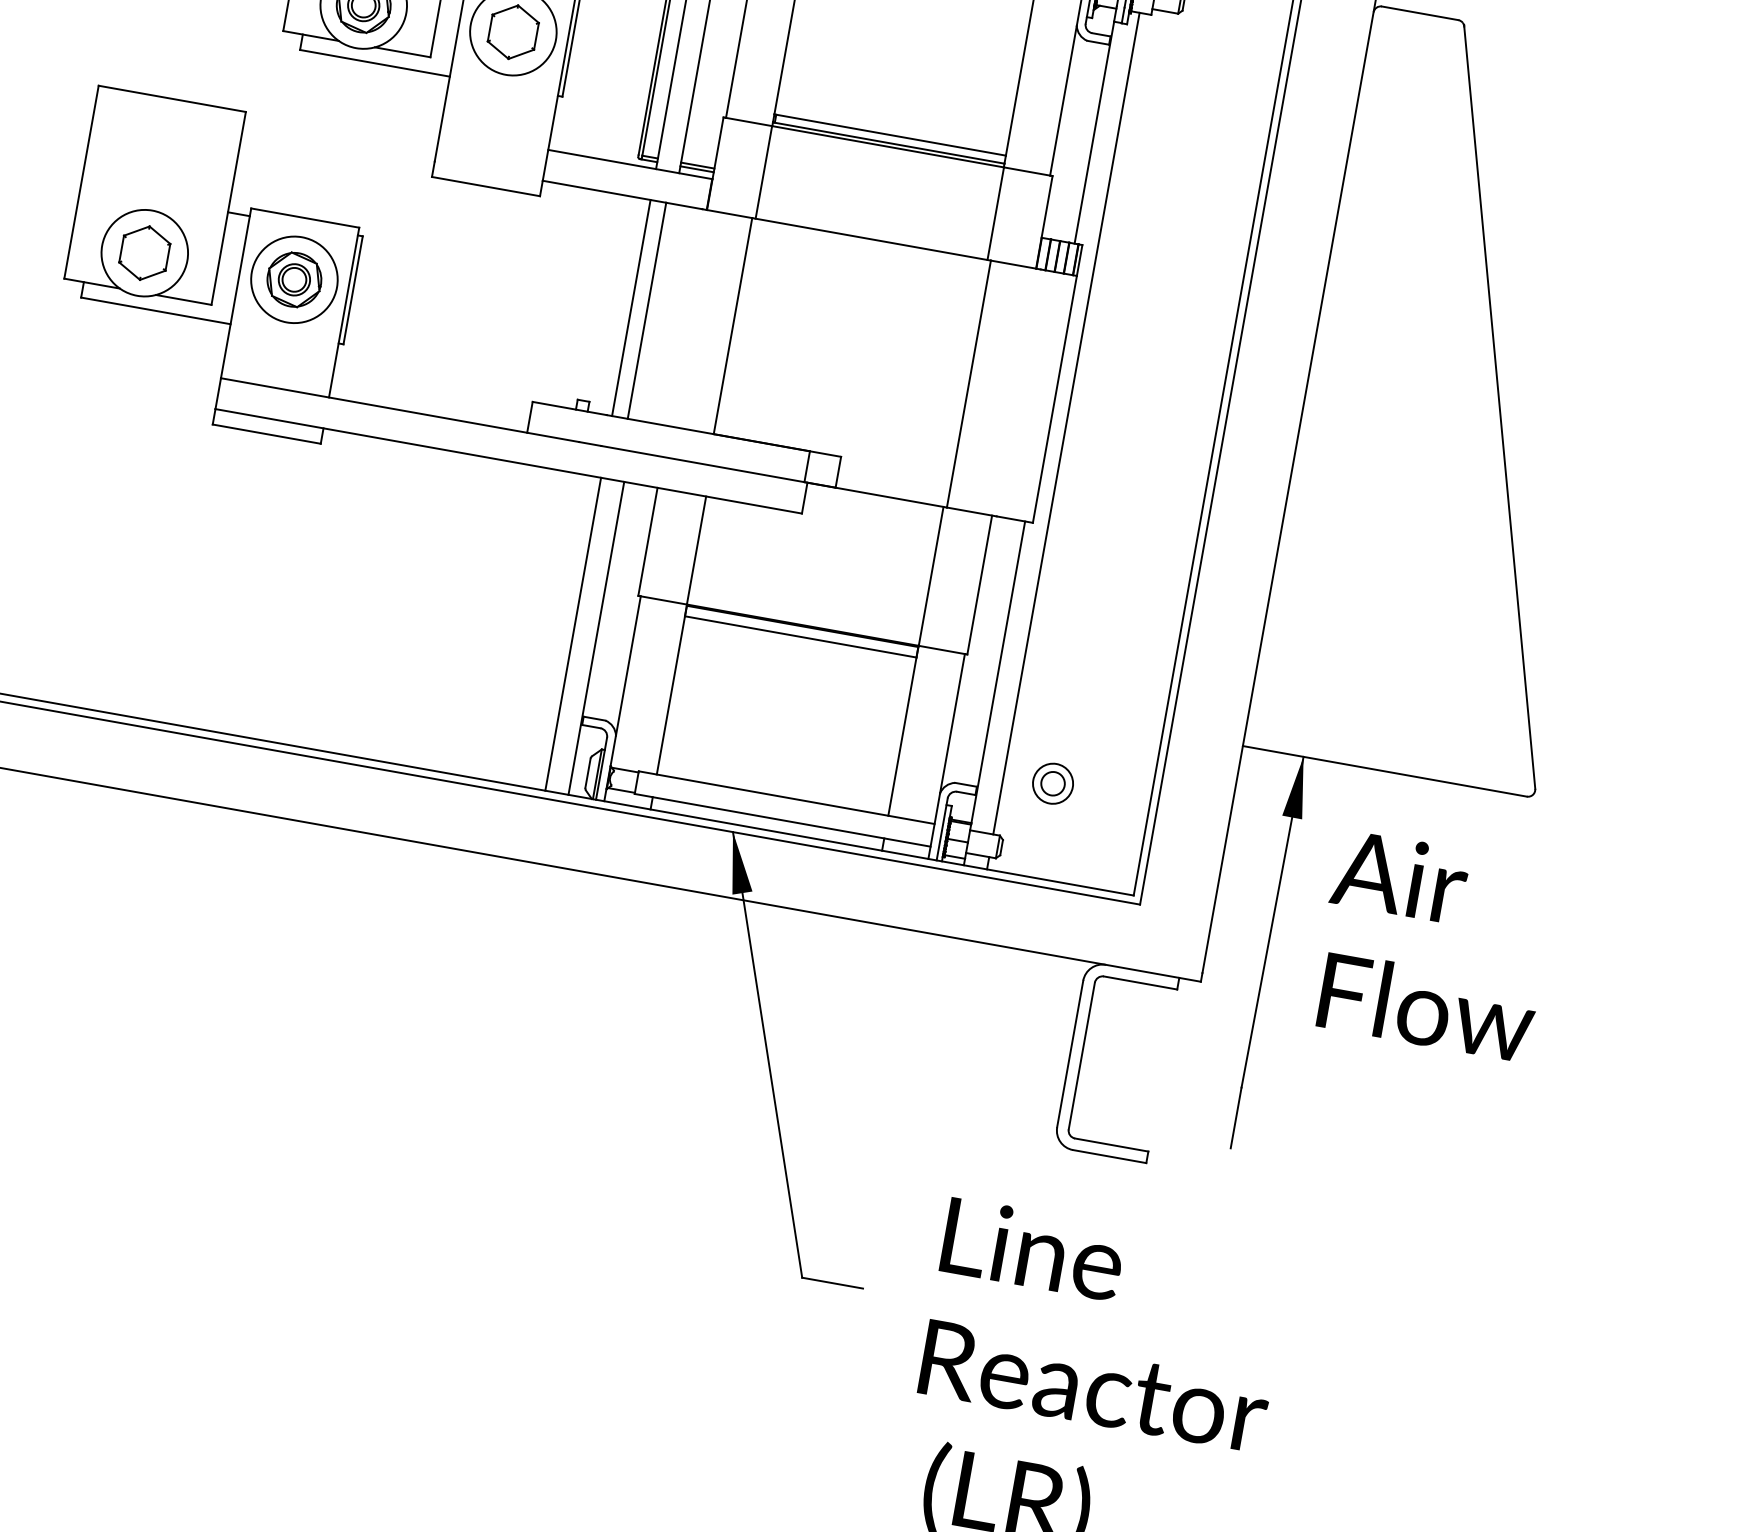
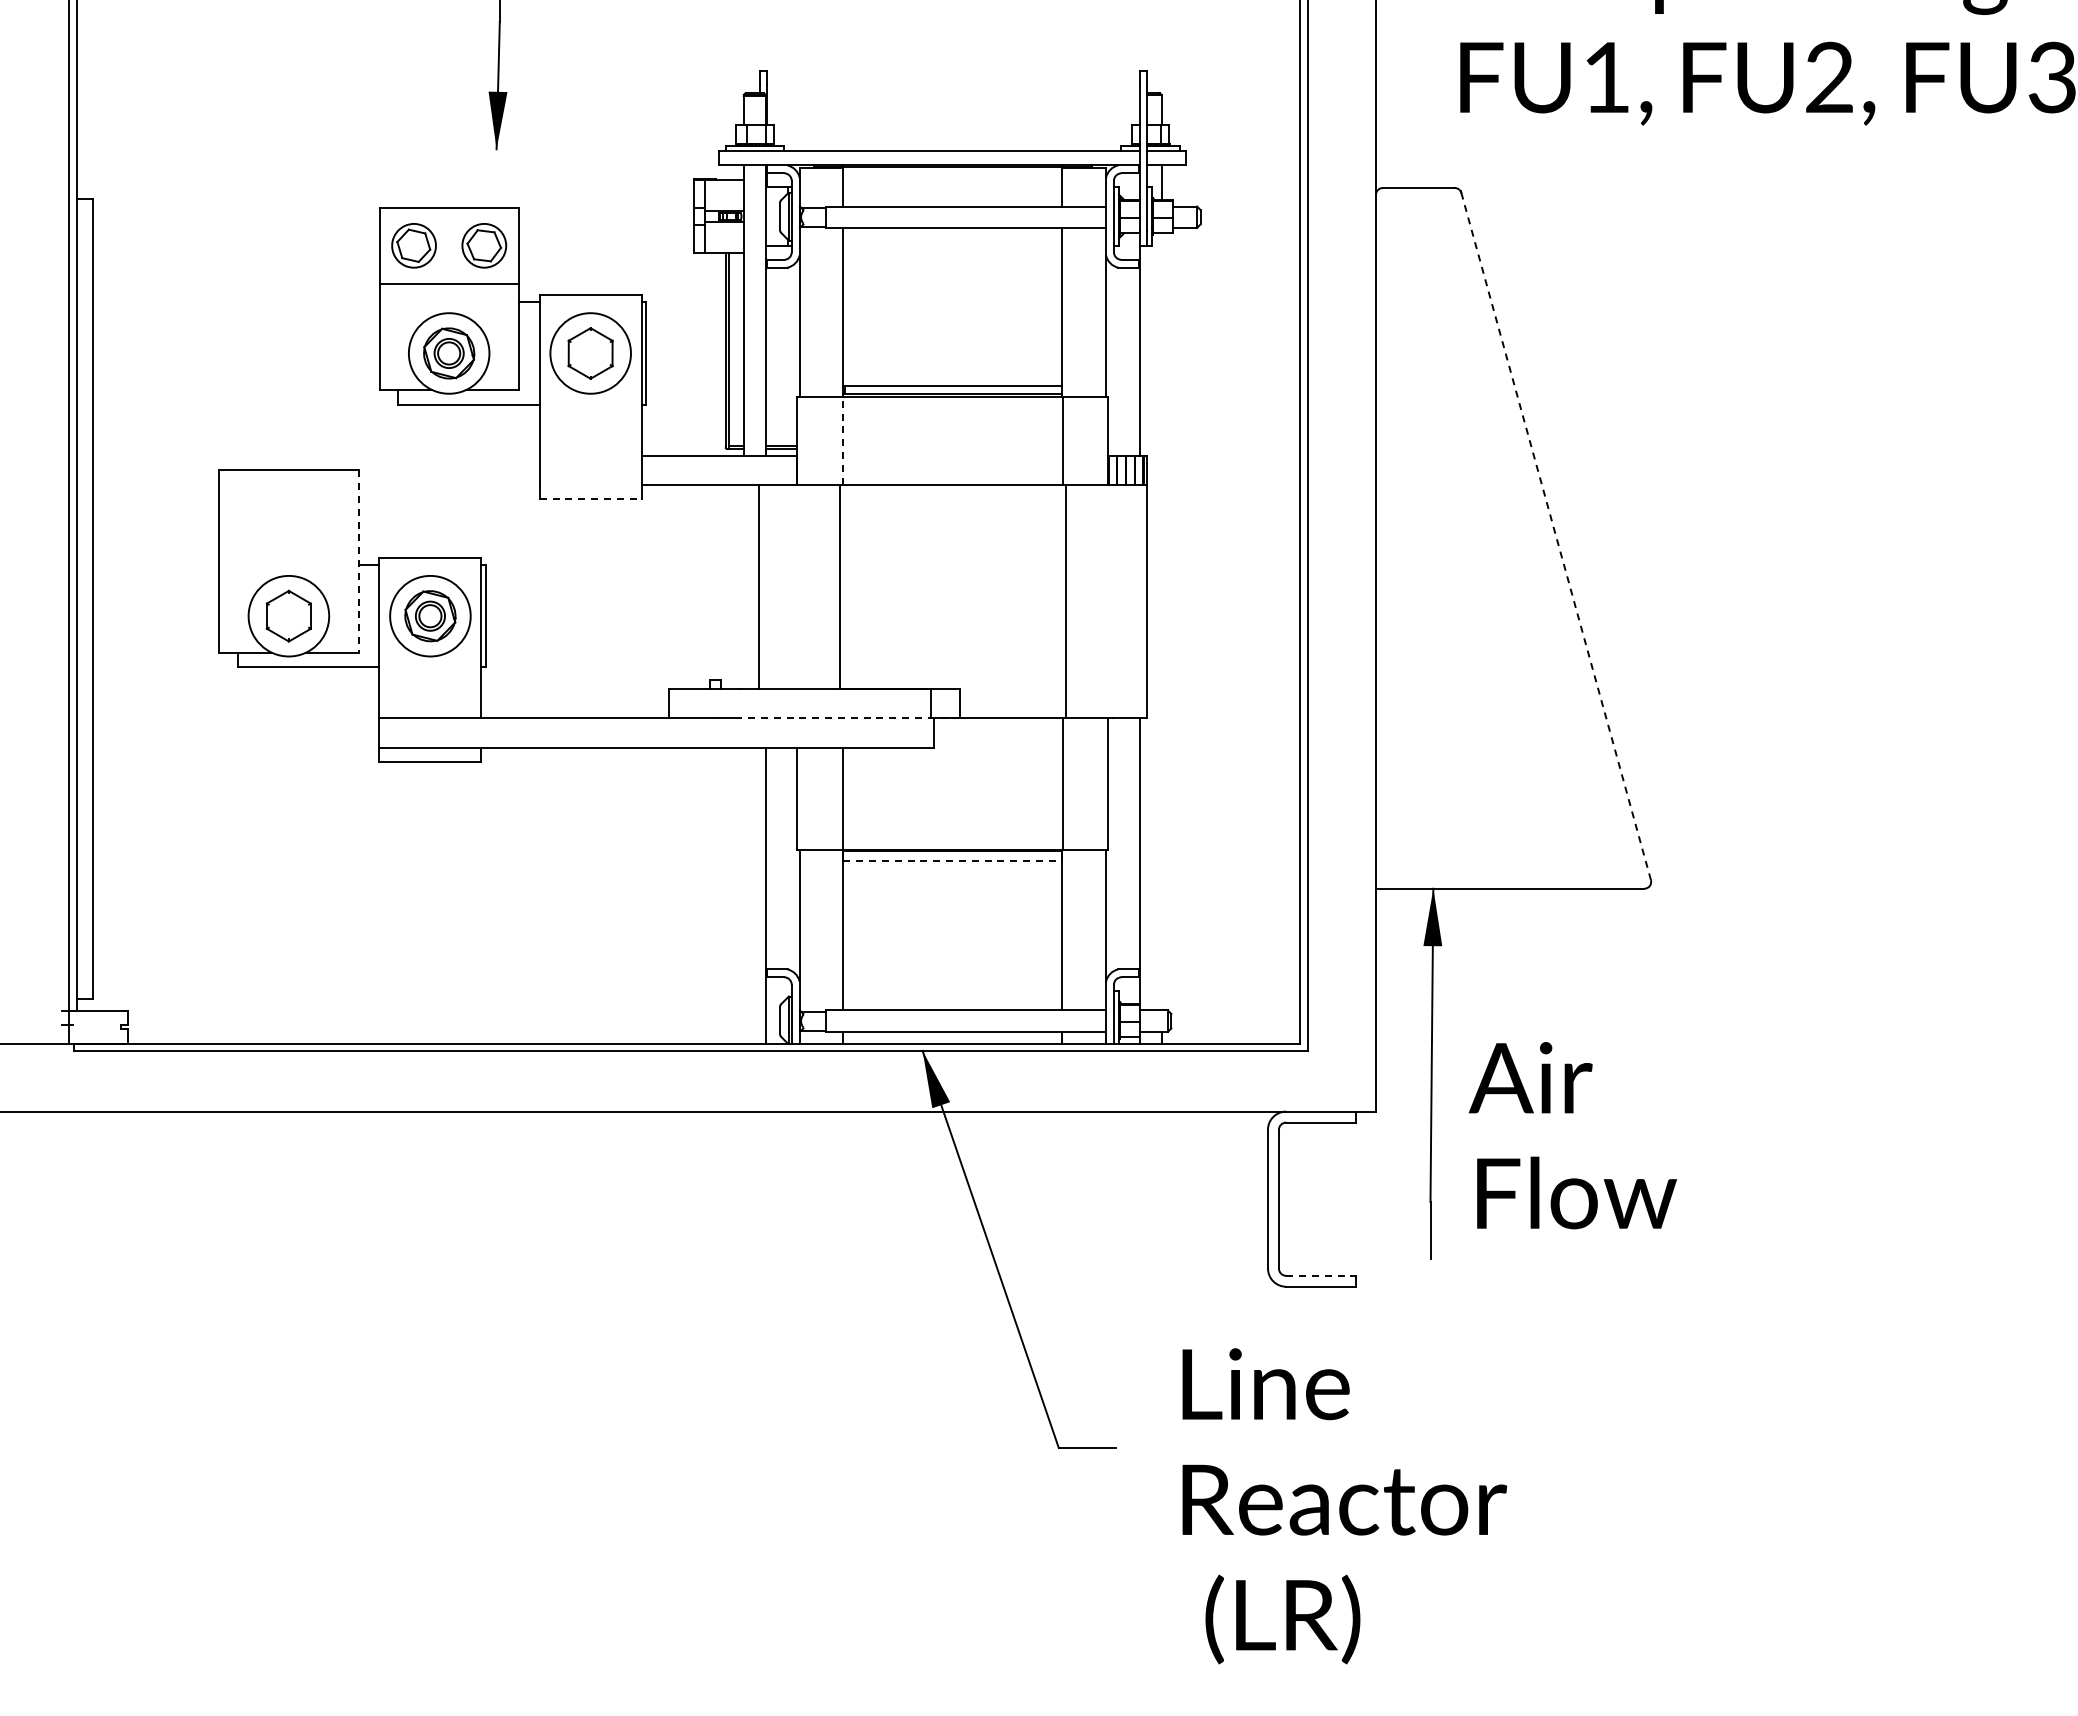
line: (764, 172) -> (843, 441), solid -> dashed
line: (486, 186) -> (591, 499), solid -> dashed
line: (228, 208) -> (358, 561), solid -> dashed
line: (631, 307) -> (743, 586), removed
line: (1500, 407) -> (1556, 536), solid -> dashed
line: (1066, 423) -> (1161, 621), removed
line: (718, 466) -> (849, 718), solid -> dashed
line: (572, 634) -> (743, 895), removed
line: (801, 636) -> (953, 860), solid -> dashed
part: (1052, 782) -> (1207, 953), removed
text: (1433, 945) -> (1572, 1135), moved
line: (1111, 1144) -> (1320, 1275), solid -> dashed

